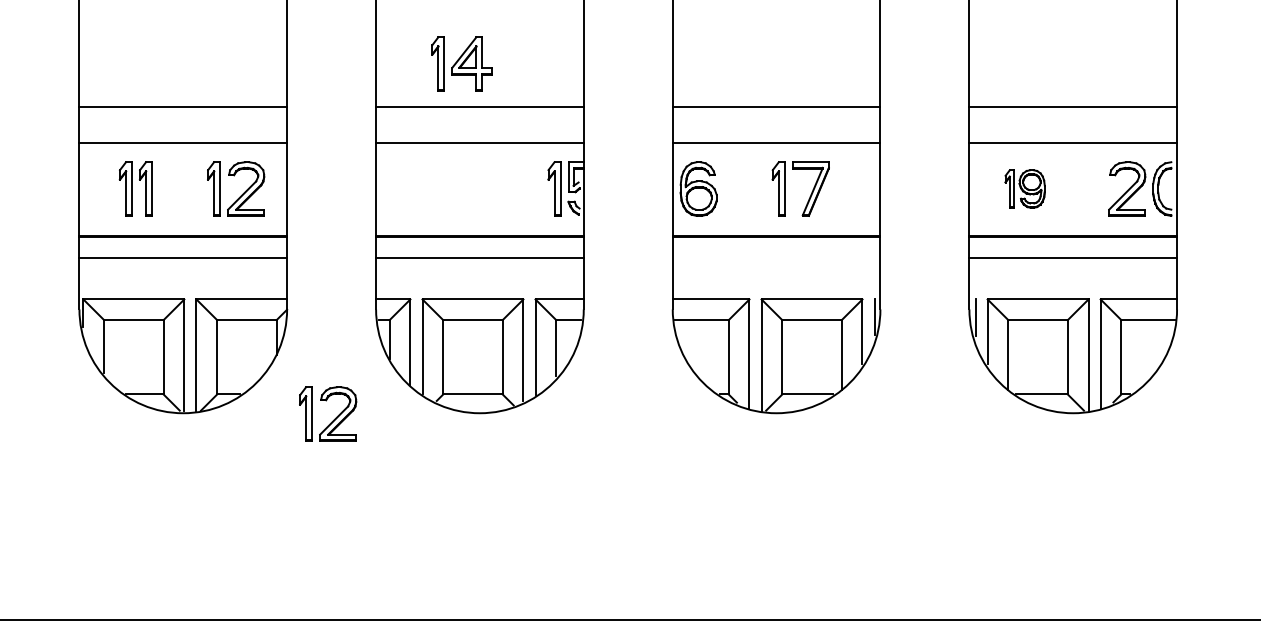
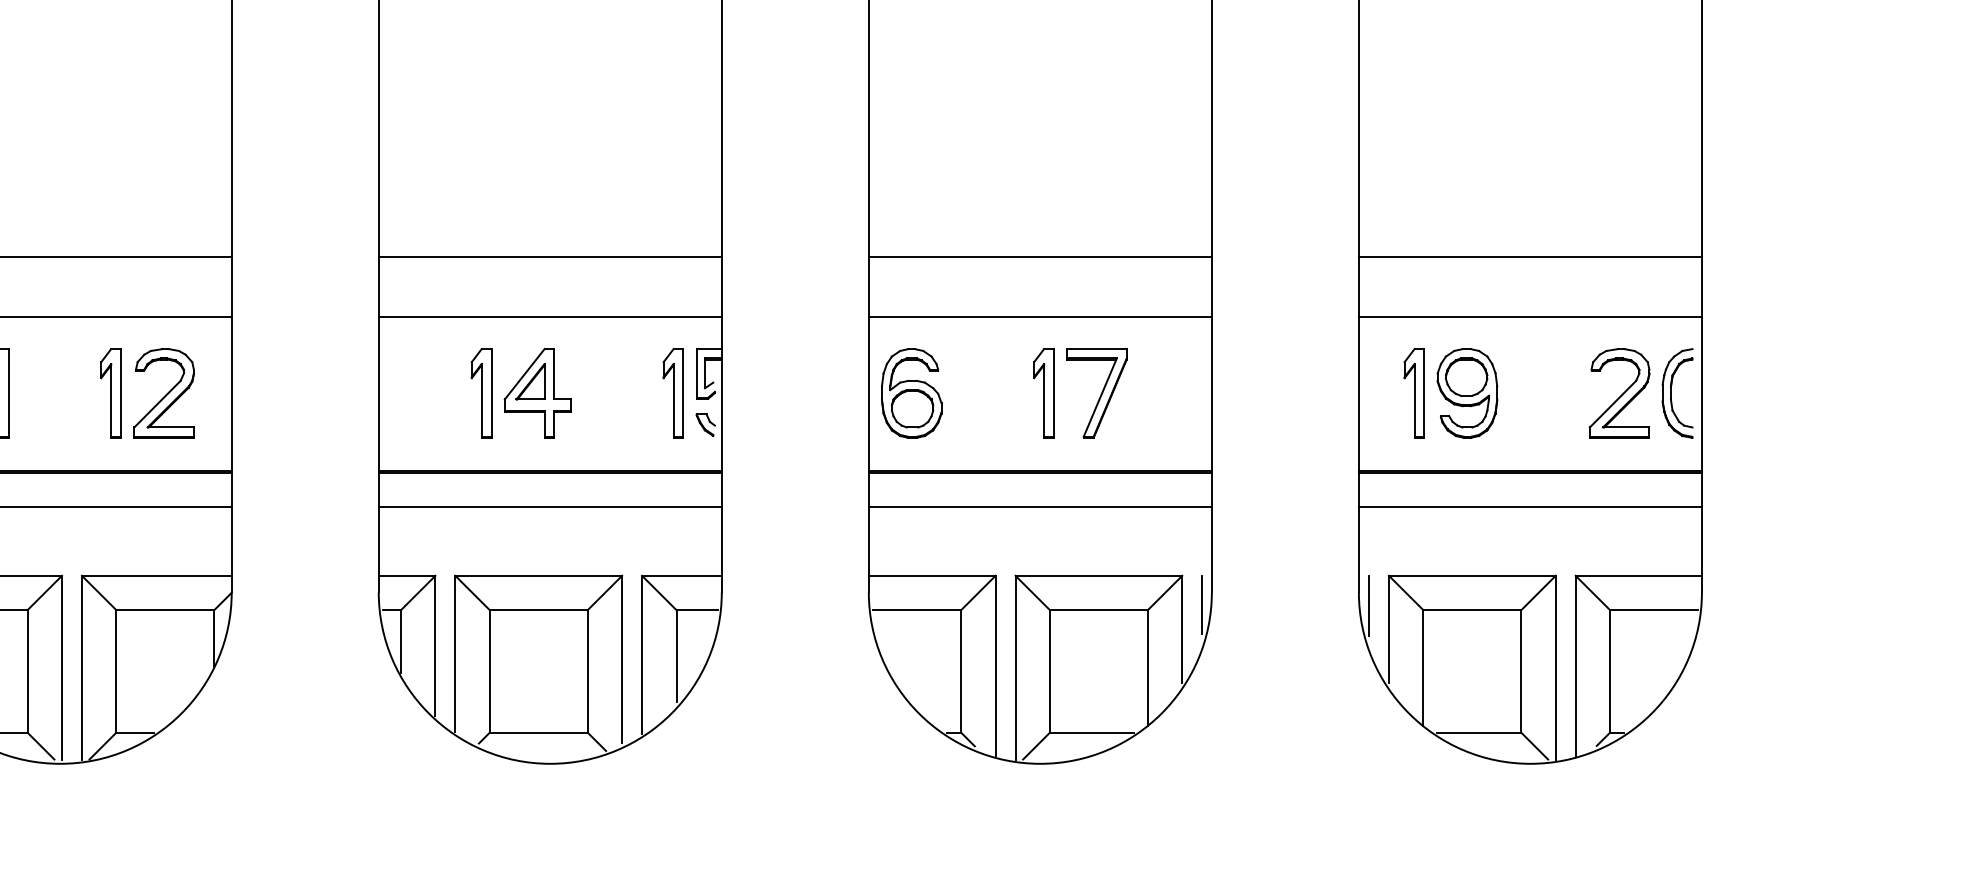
part: (461, 63) -> (519, 392), moved
part: (1025, 188) -> (1451, 392), size x1.43
line: (776, 257) -> (1040, 506), added
part: (334, 418) -> (310, 772), removed

